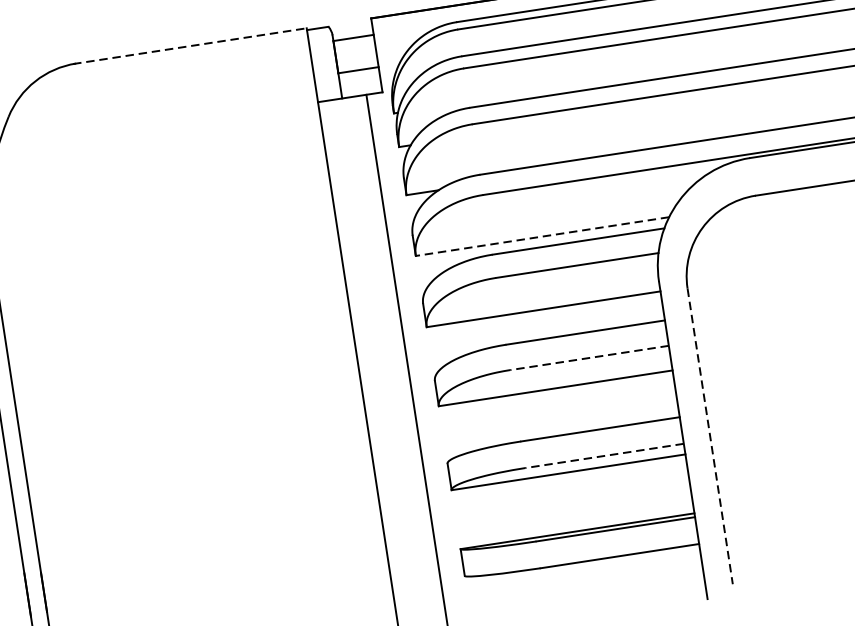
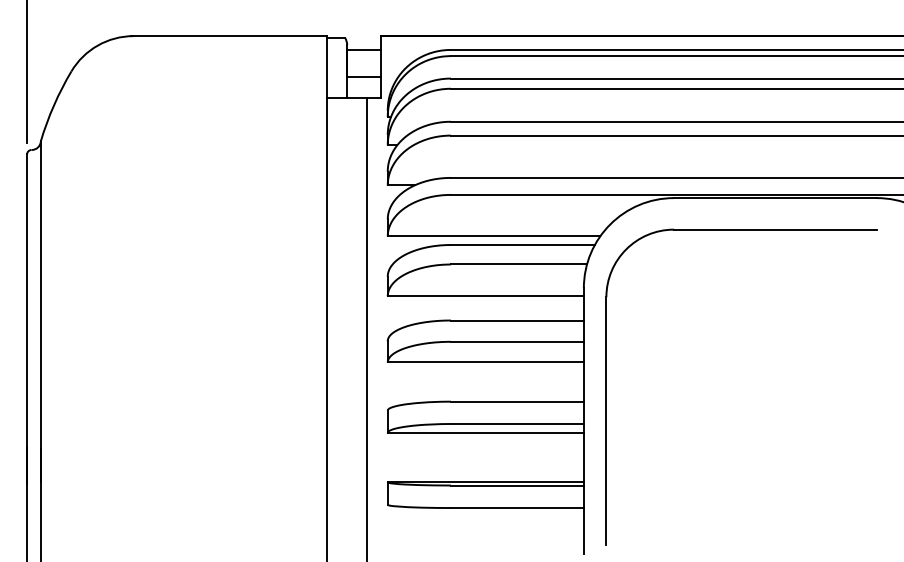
line: (189, 46) -> (228, 36), dashed -> solid
line: (541, 236) -> (493, 236), dashed -> solid
line: (588, 357) -> (516, 341), dashed -> solid
line: (710, 436) -> (606, 421), dashed -> solid
line: (603, 455) -> (516, 423), dashed -> solid

